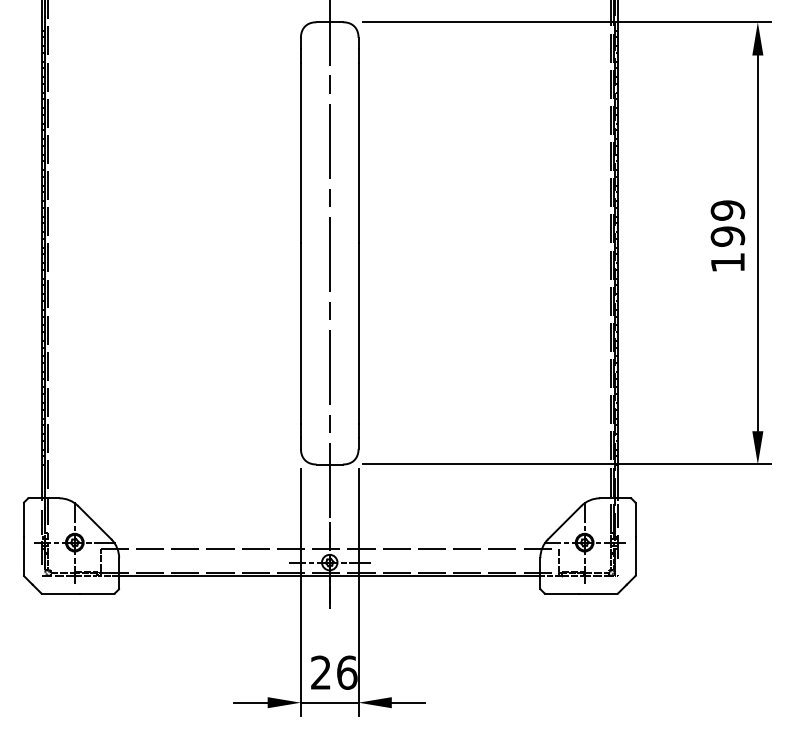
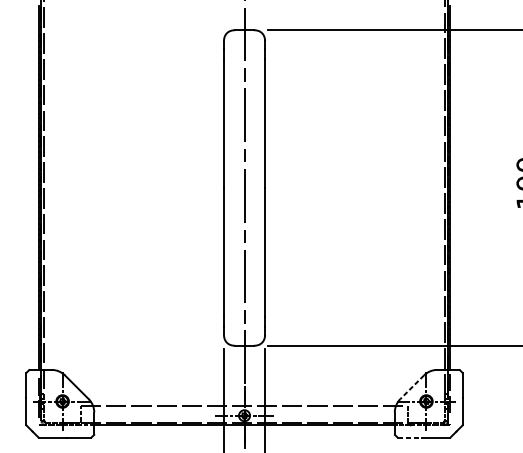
line: (564, 523) -> (412, 387), solid -> dashed
line: (562, 593) -> (410, 437), solid -> dashed

